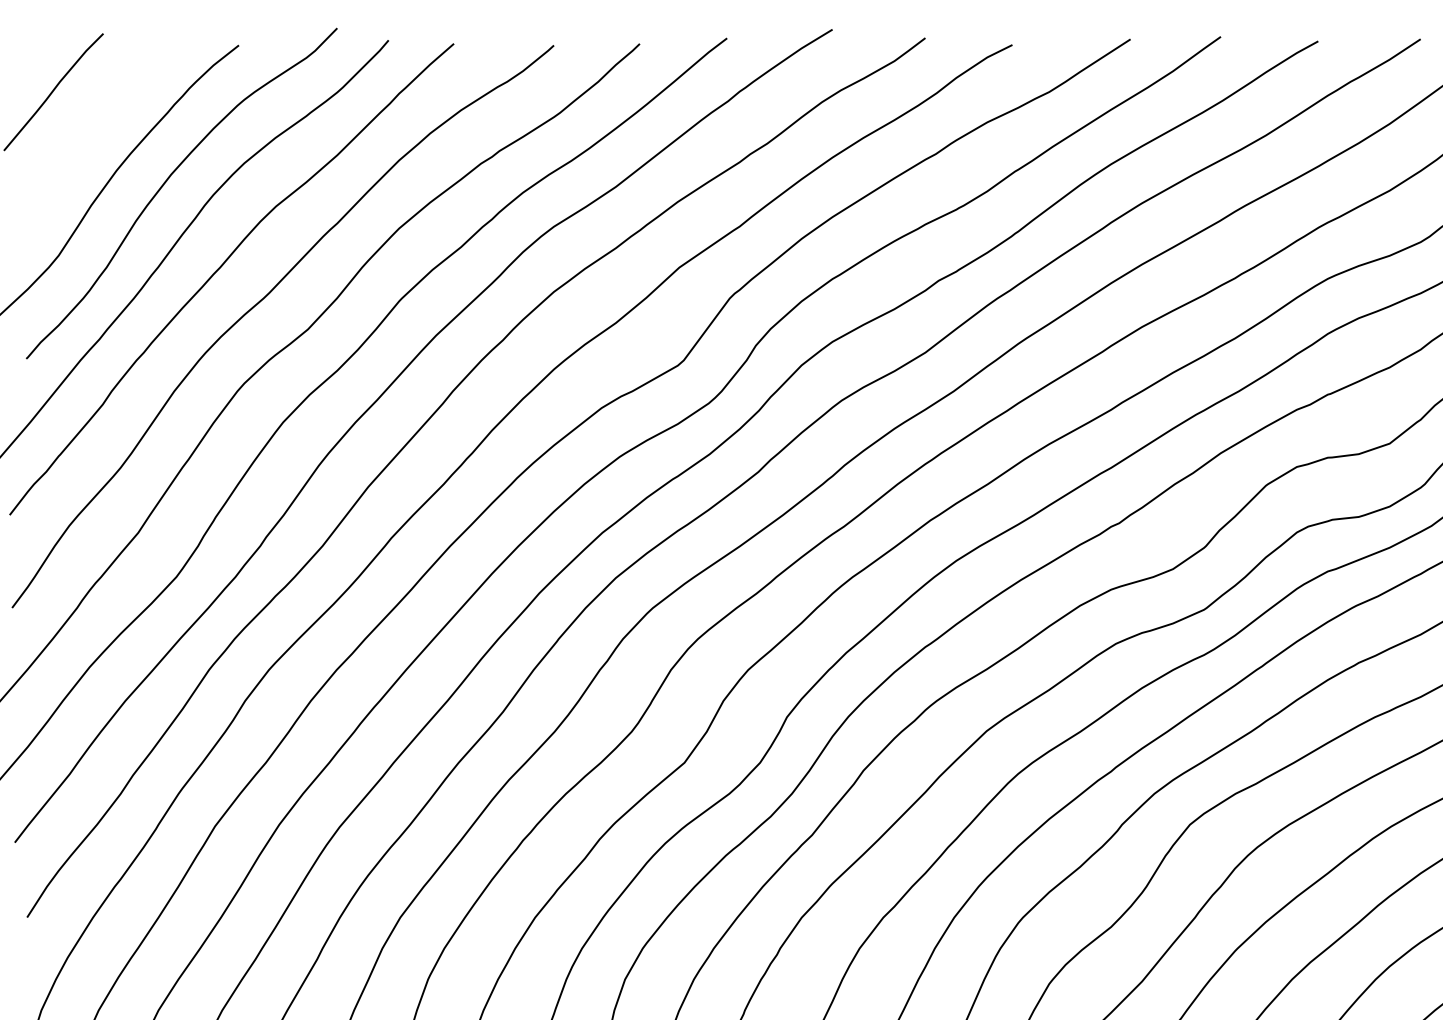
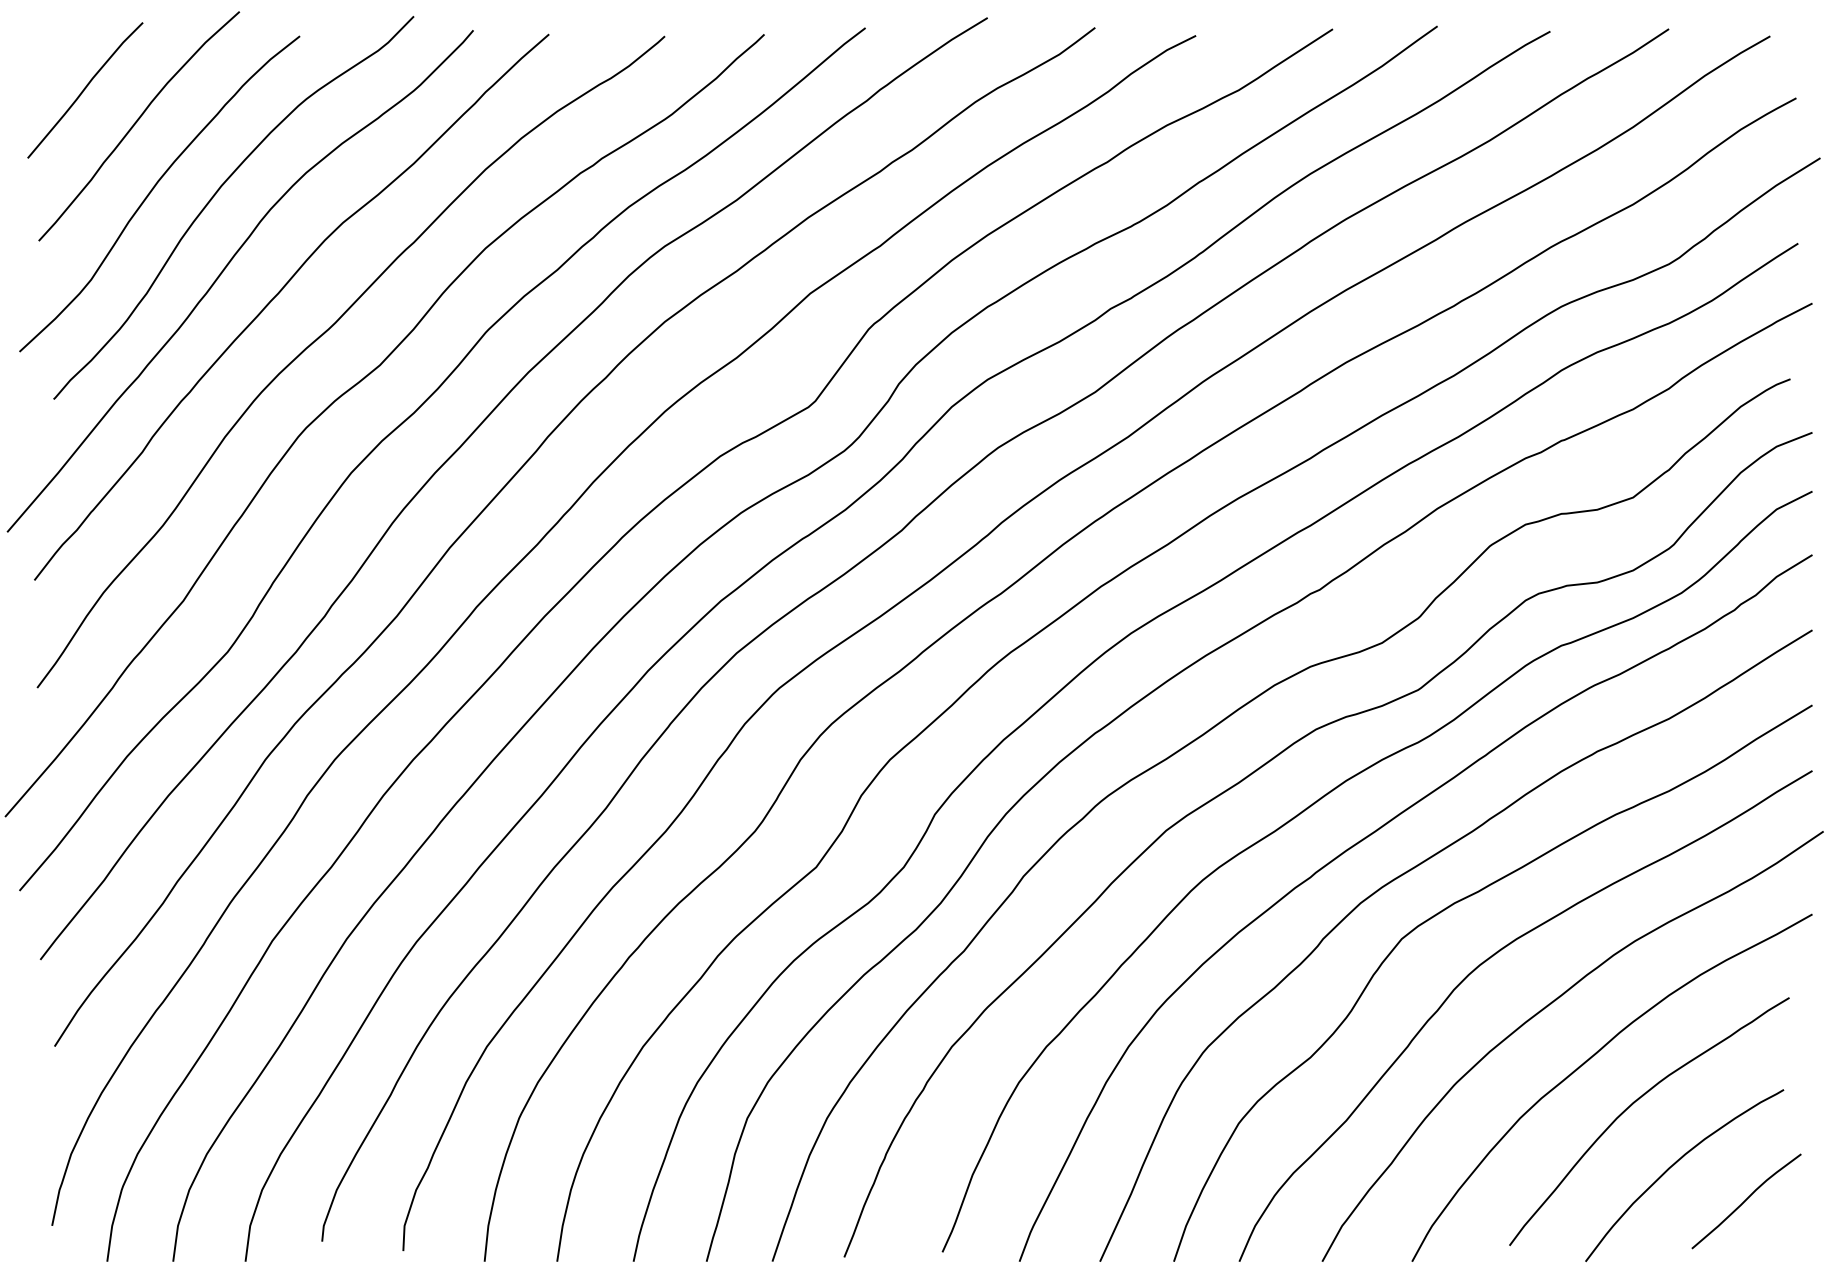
curve: (97, 120) -> (136, 123), added

